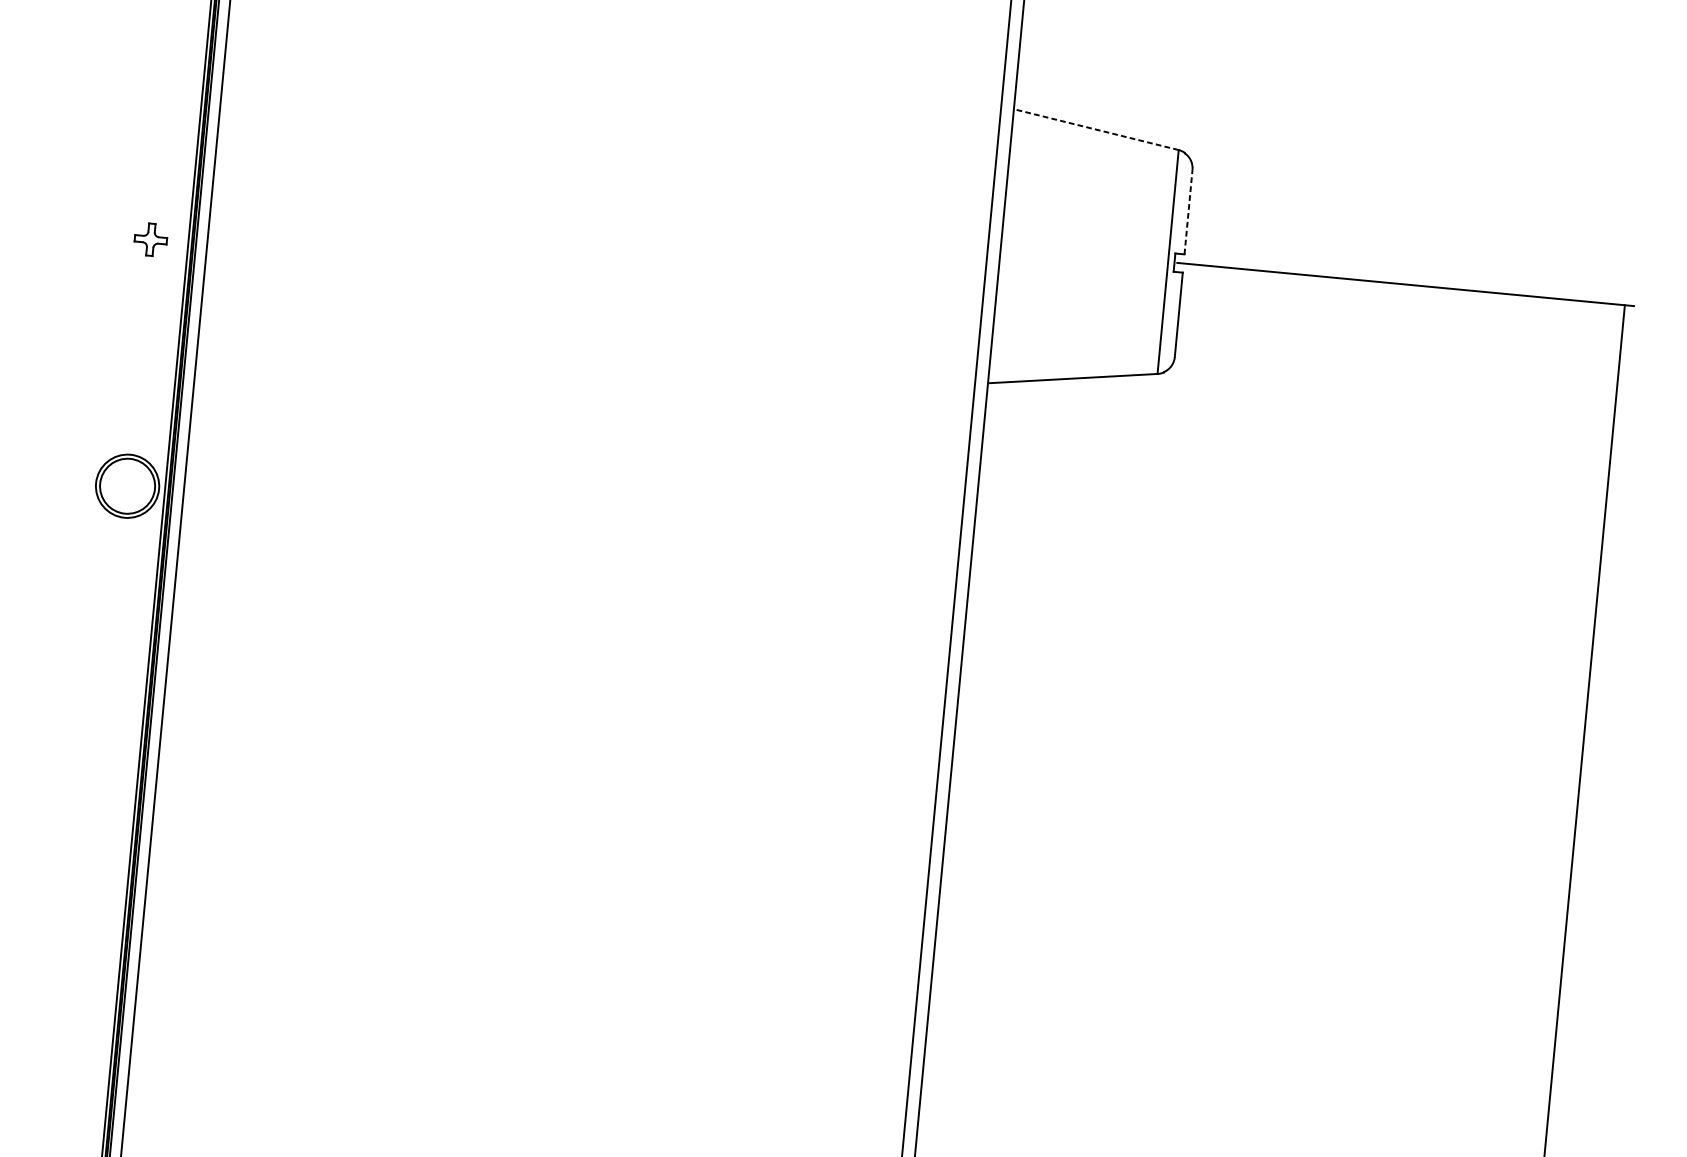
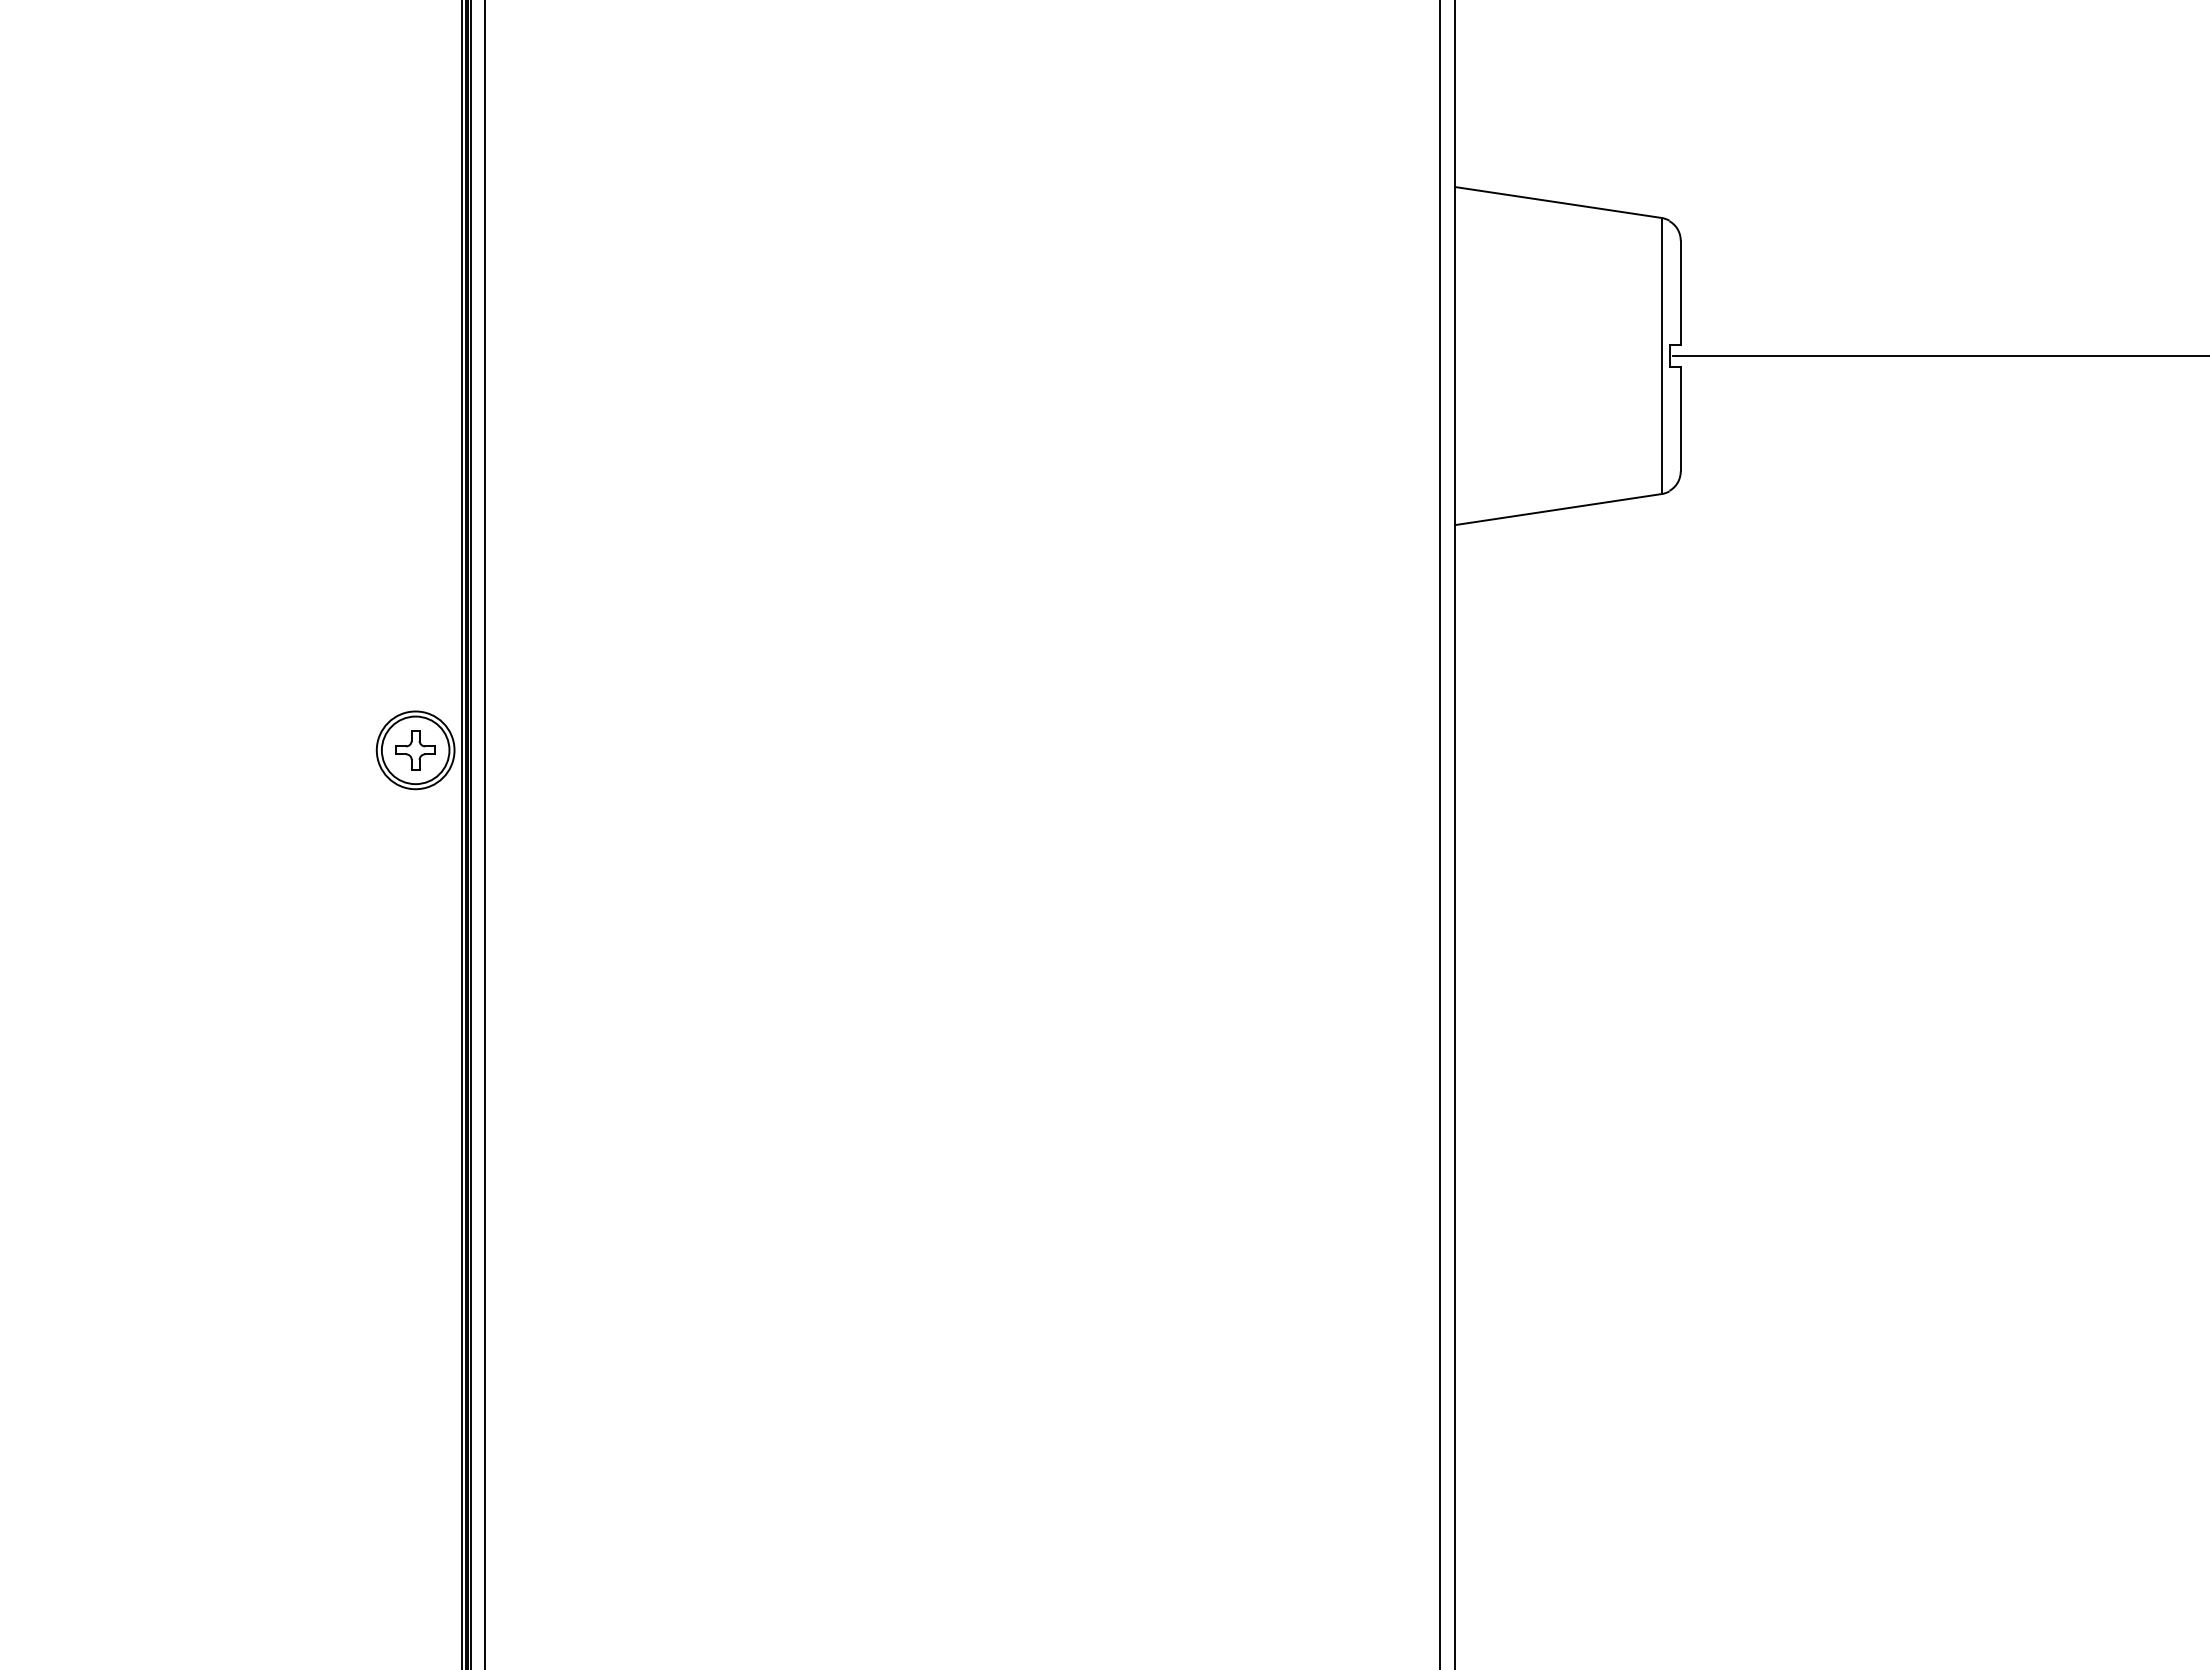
line: (1096, 129) -> (1558, 202), dashed -> solid
line: (1188, 211) -> (1680, 292), dashed -> solid
part: (150, 239) -> (415, 750), moved

